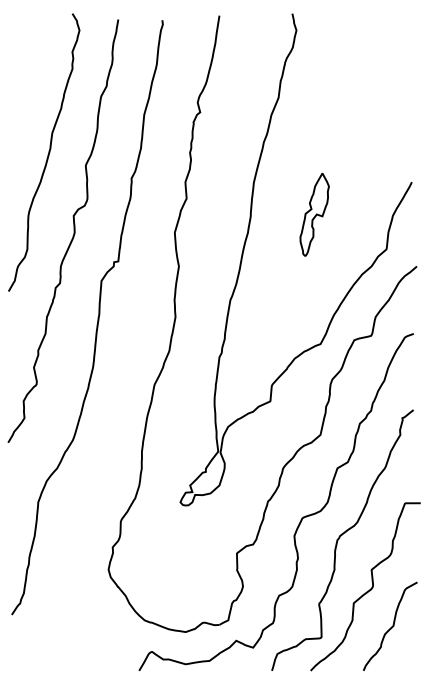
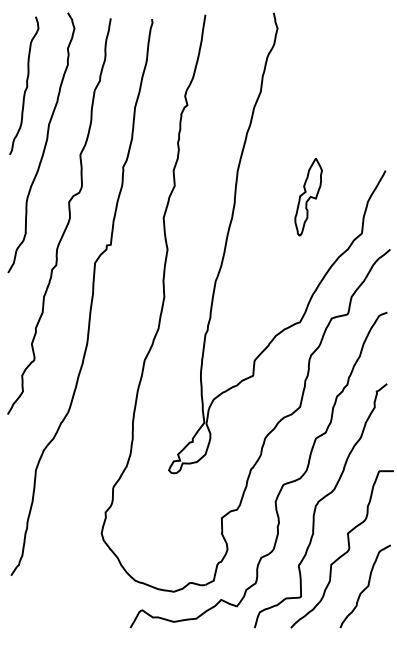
curve: (28, 91) -> (26, 85), added
part: (314, 215) -> (308, 197), moved

